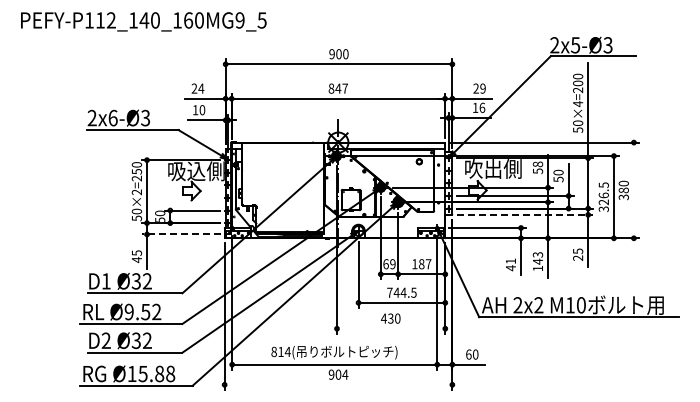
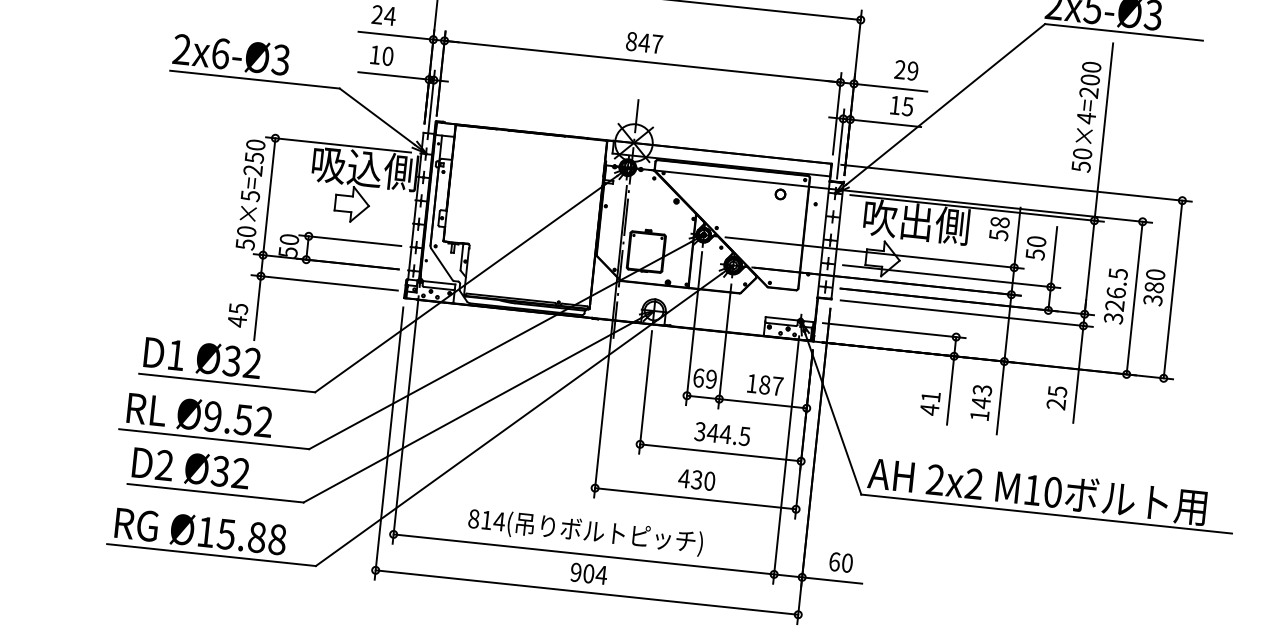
text: (482, 107) -> (908, 106), 16 -> 15
line: (633, 190) -> (1172, 289), added
text: (136, 192) -> (249, 196), 50×2=250 -> 50×5=250
line: (525, 214) -> (967, 312), dashed -> solid
line: (180, 234) -> (323, 282), dashed -> solid
text: (389, 292) -> (699, 431), 744.5 -> 344.5
line: (391, 328) -> (696, 498), added
line: (338, 384) -> (587, 591), added

